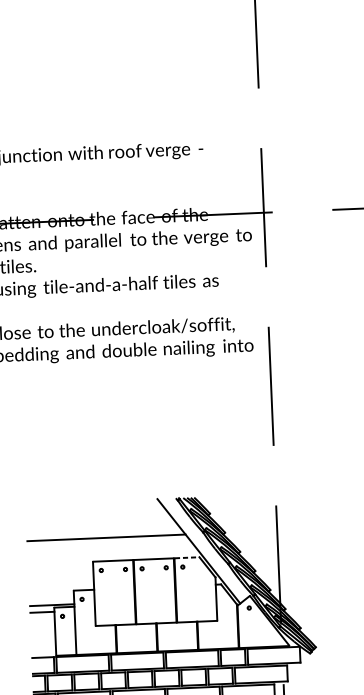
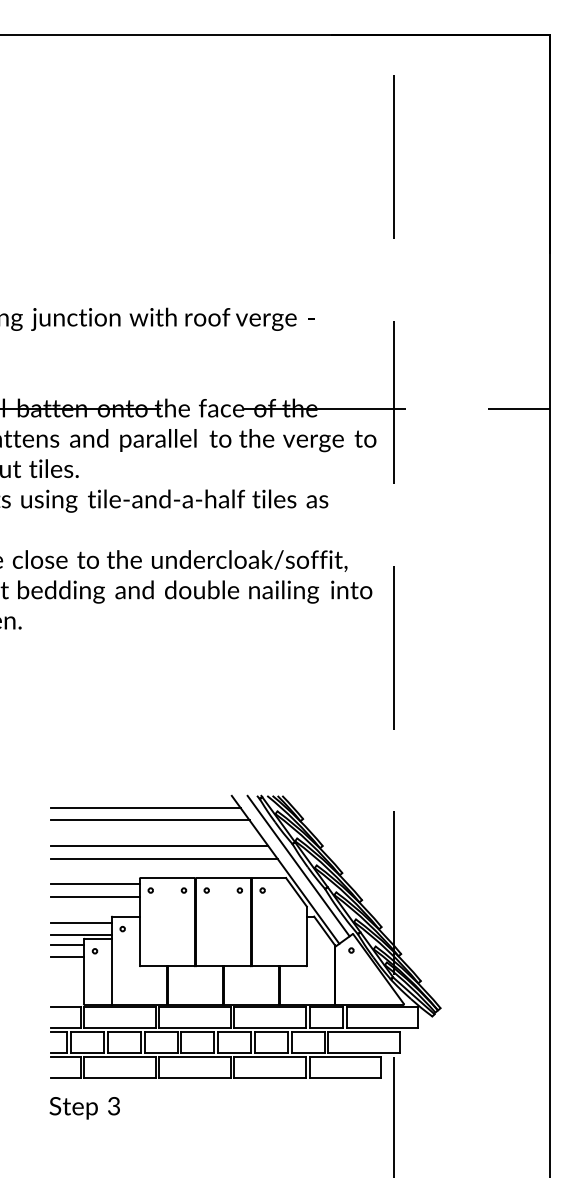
line: (94, 510) -> (145, 807), added
line: (98, 519) -> (150, 820), added
line: (110, 546) -> (164, 858), added
line: (208, 547) -> (298, 865), added
line: (187, 558) -> (269, 878), dashed -> solid
line: (60, 567) -> (95, 884), added
line: (61, 576) -> (95, 896), added
line: (51, 595) -> (81, 922), added
line: (42, 621) -> (67, 957), added

